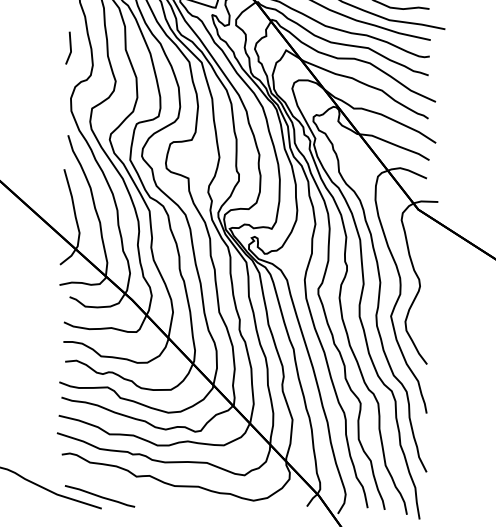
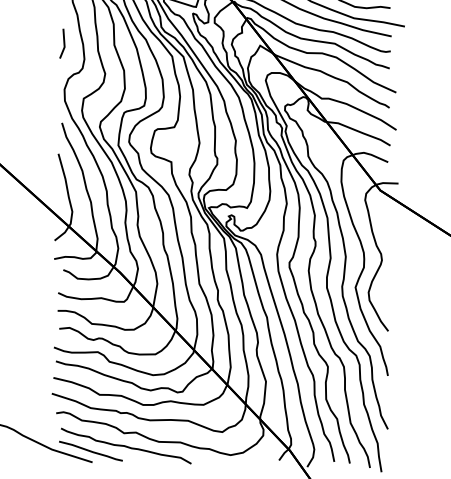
curve: (138, 490) -> (125, 445), added

